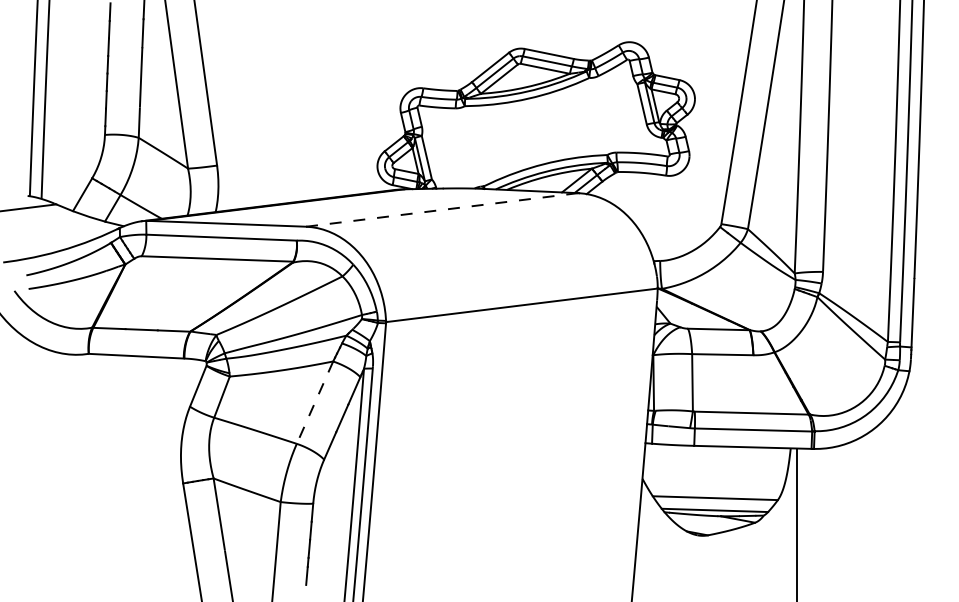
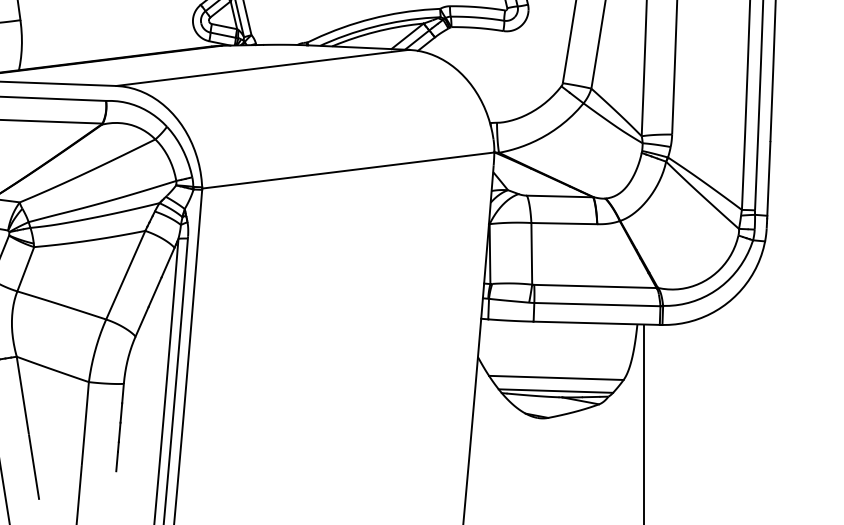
line: (442, 209) -> (262, 67), dashed -> solid
line: (314, 403) -> (125, 276), dashed -> solid

